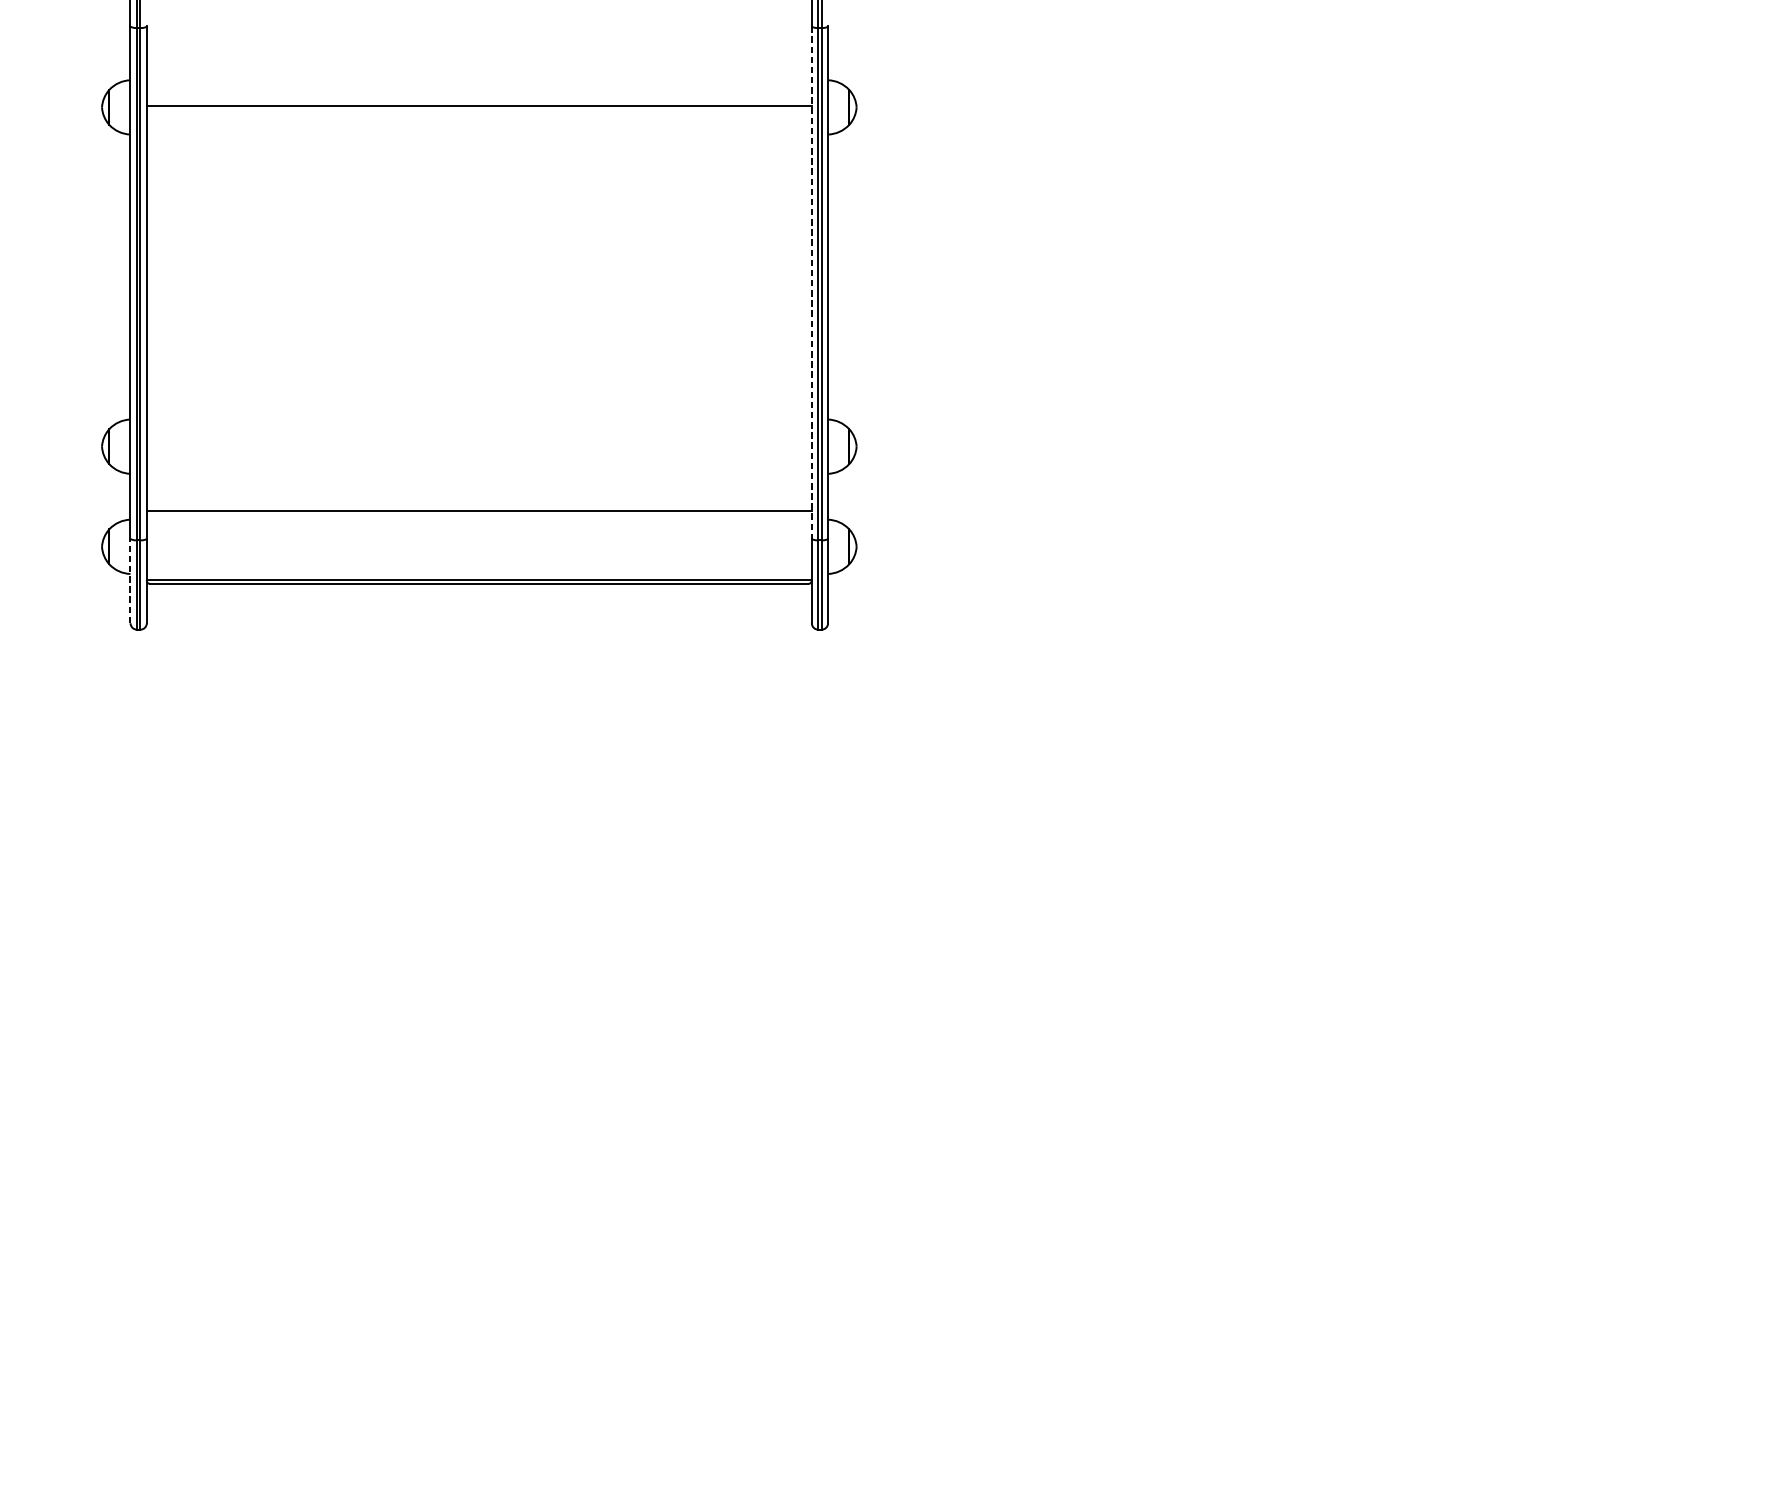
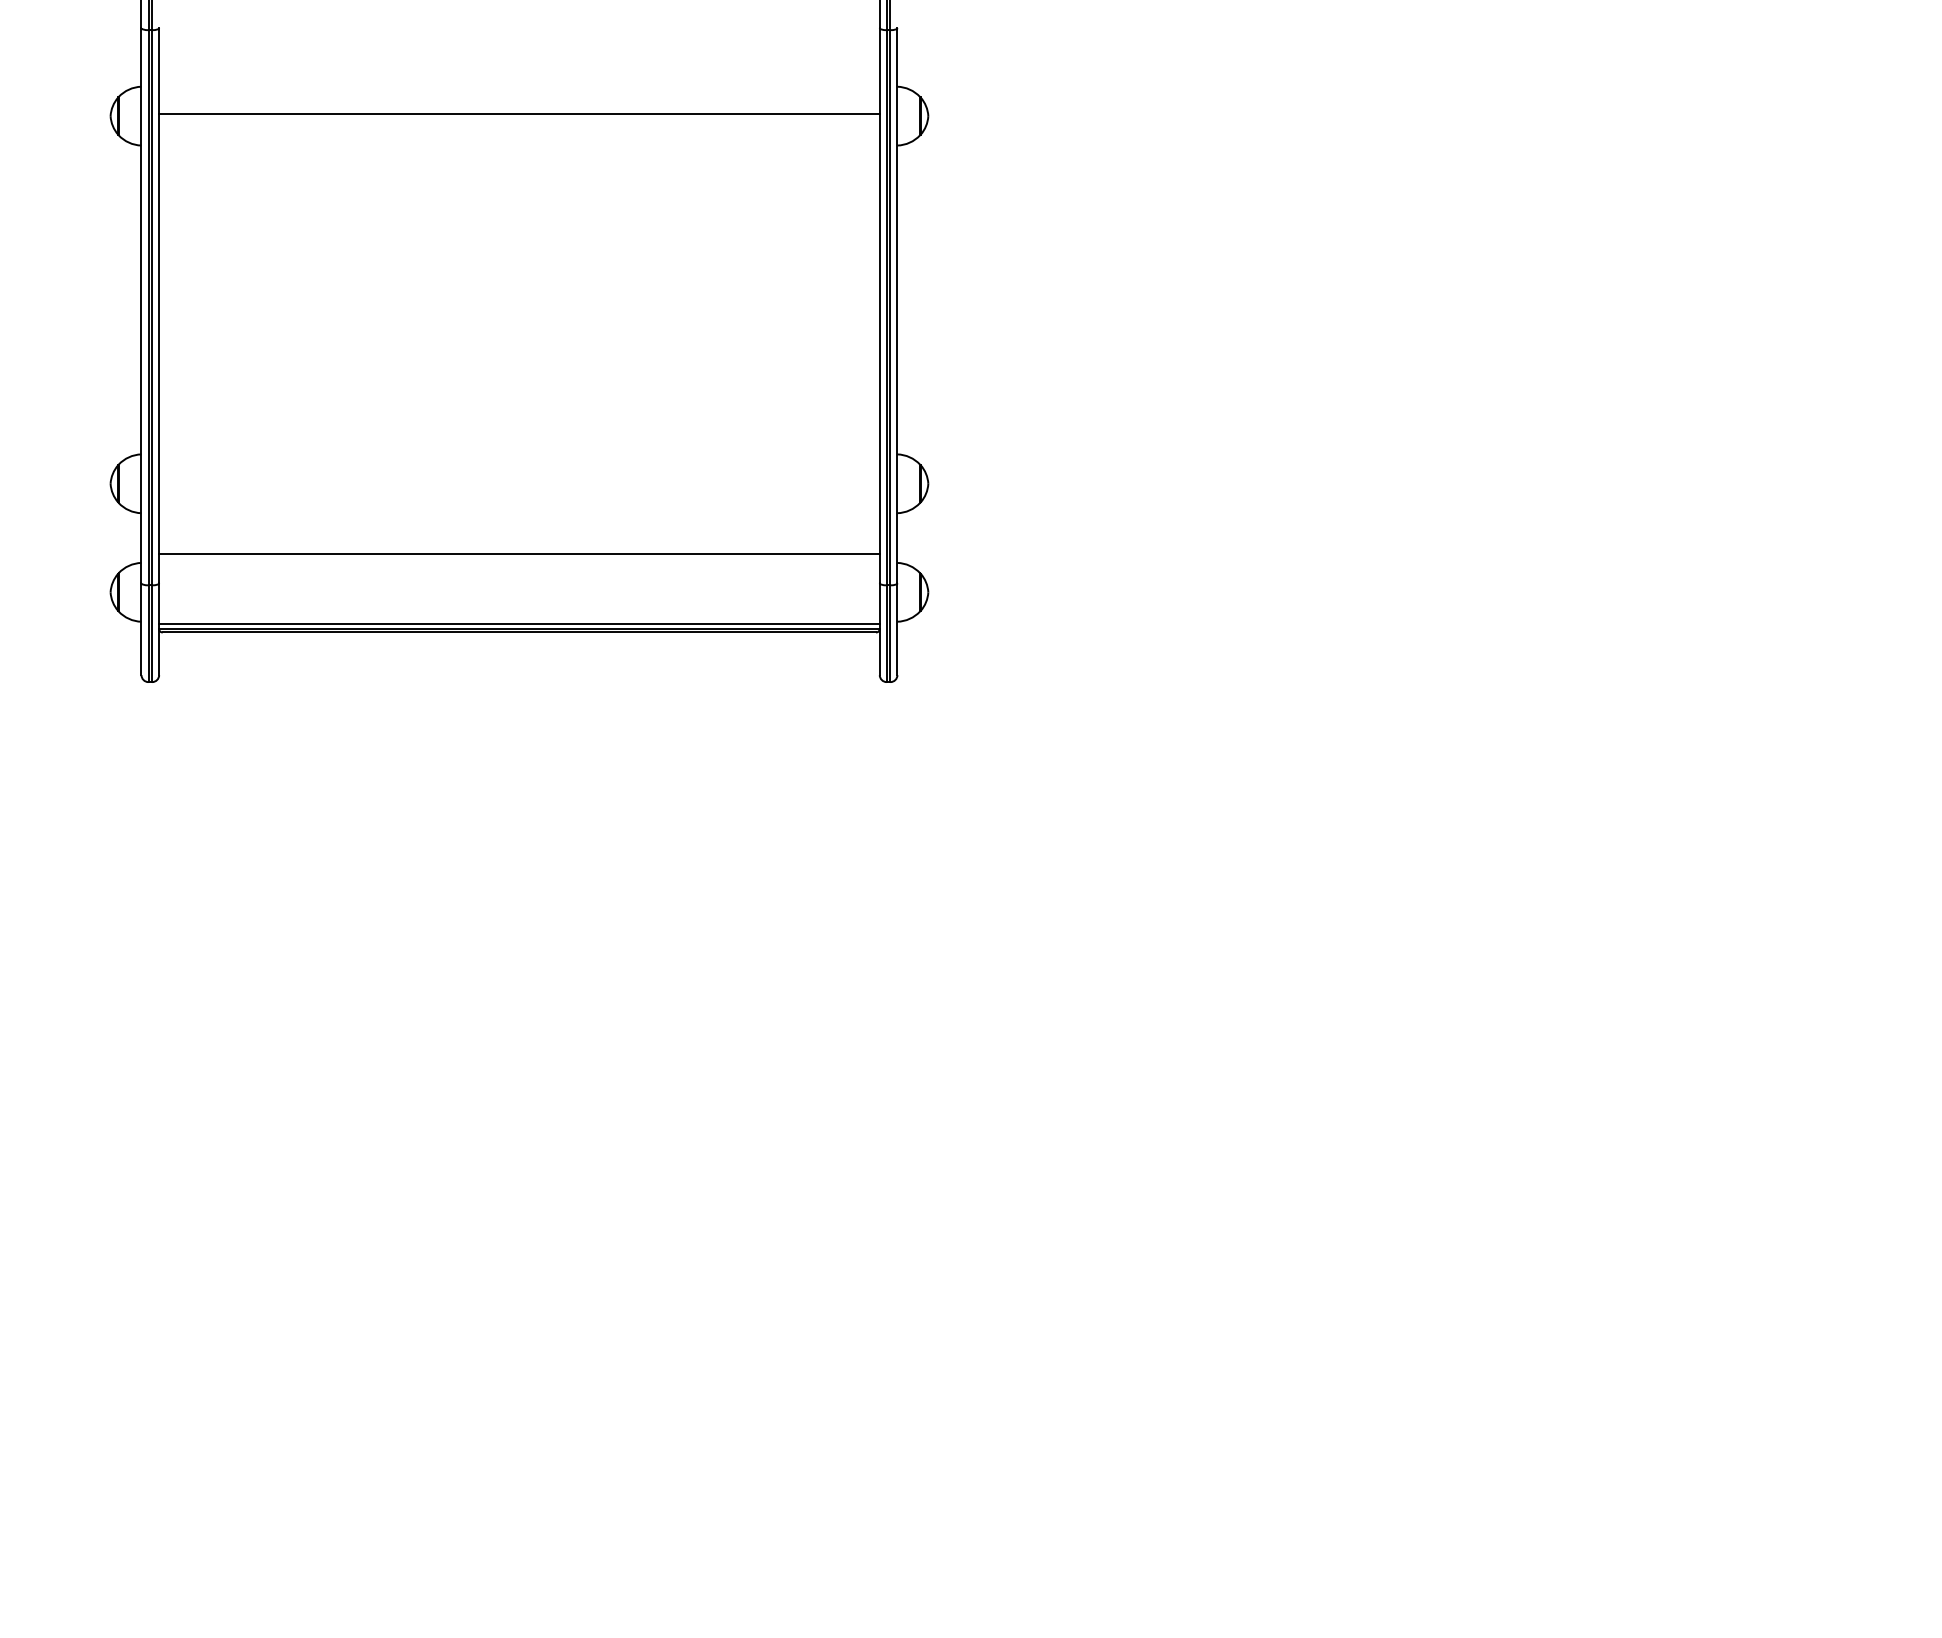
line: (811, 282) -> (879, 305), dashed -> solid
line: (479, 575) -> (519, 623), added
line: (130, 581) -> (141, 629), dashed -> solid

